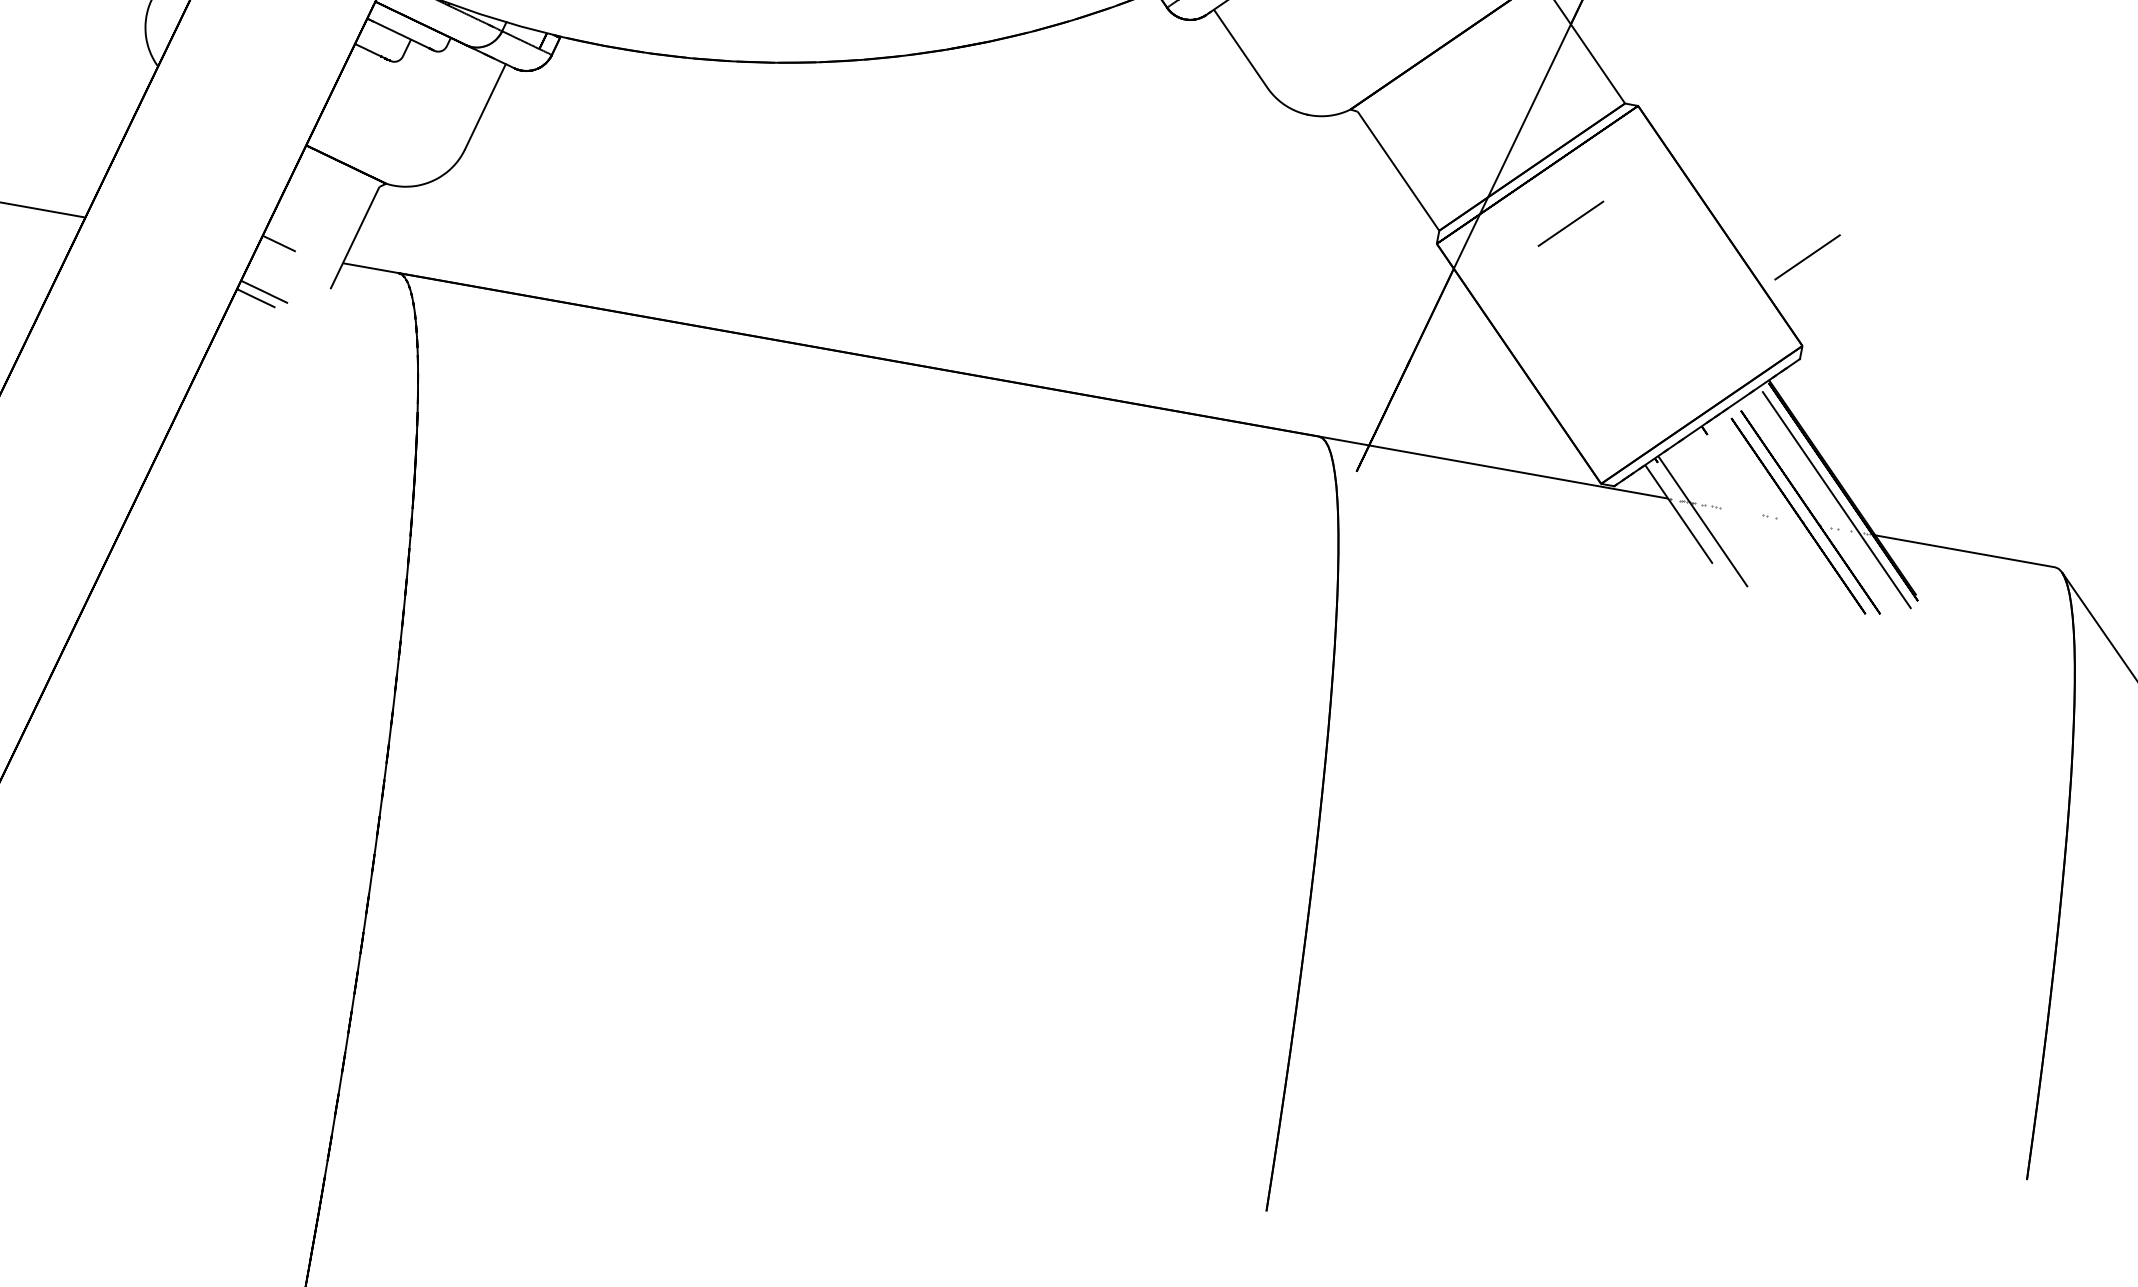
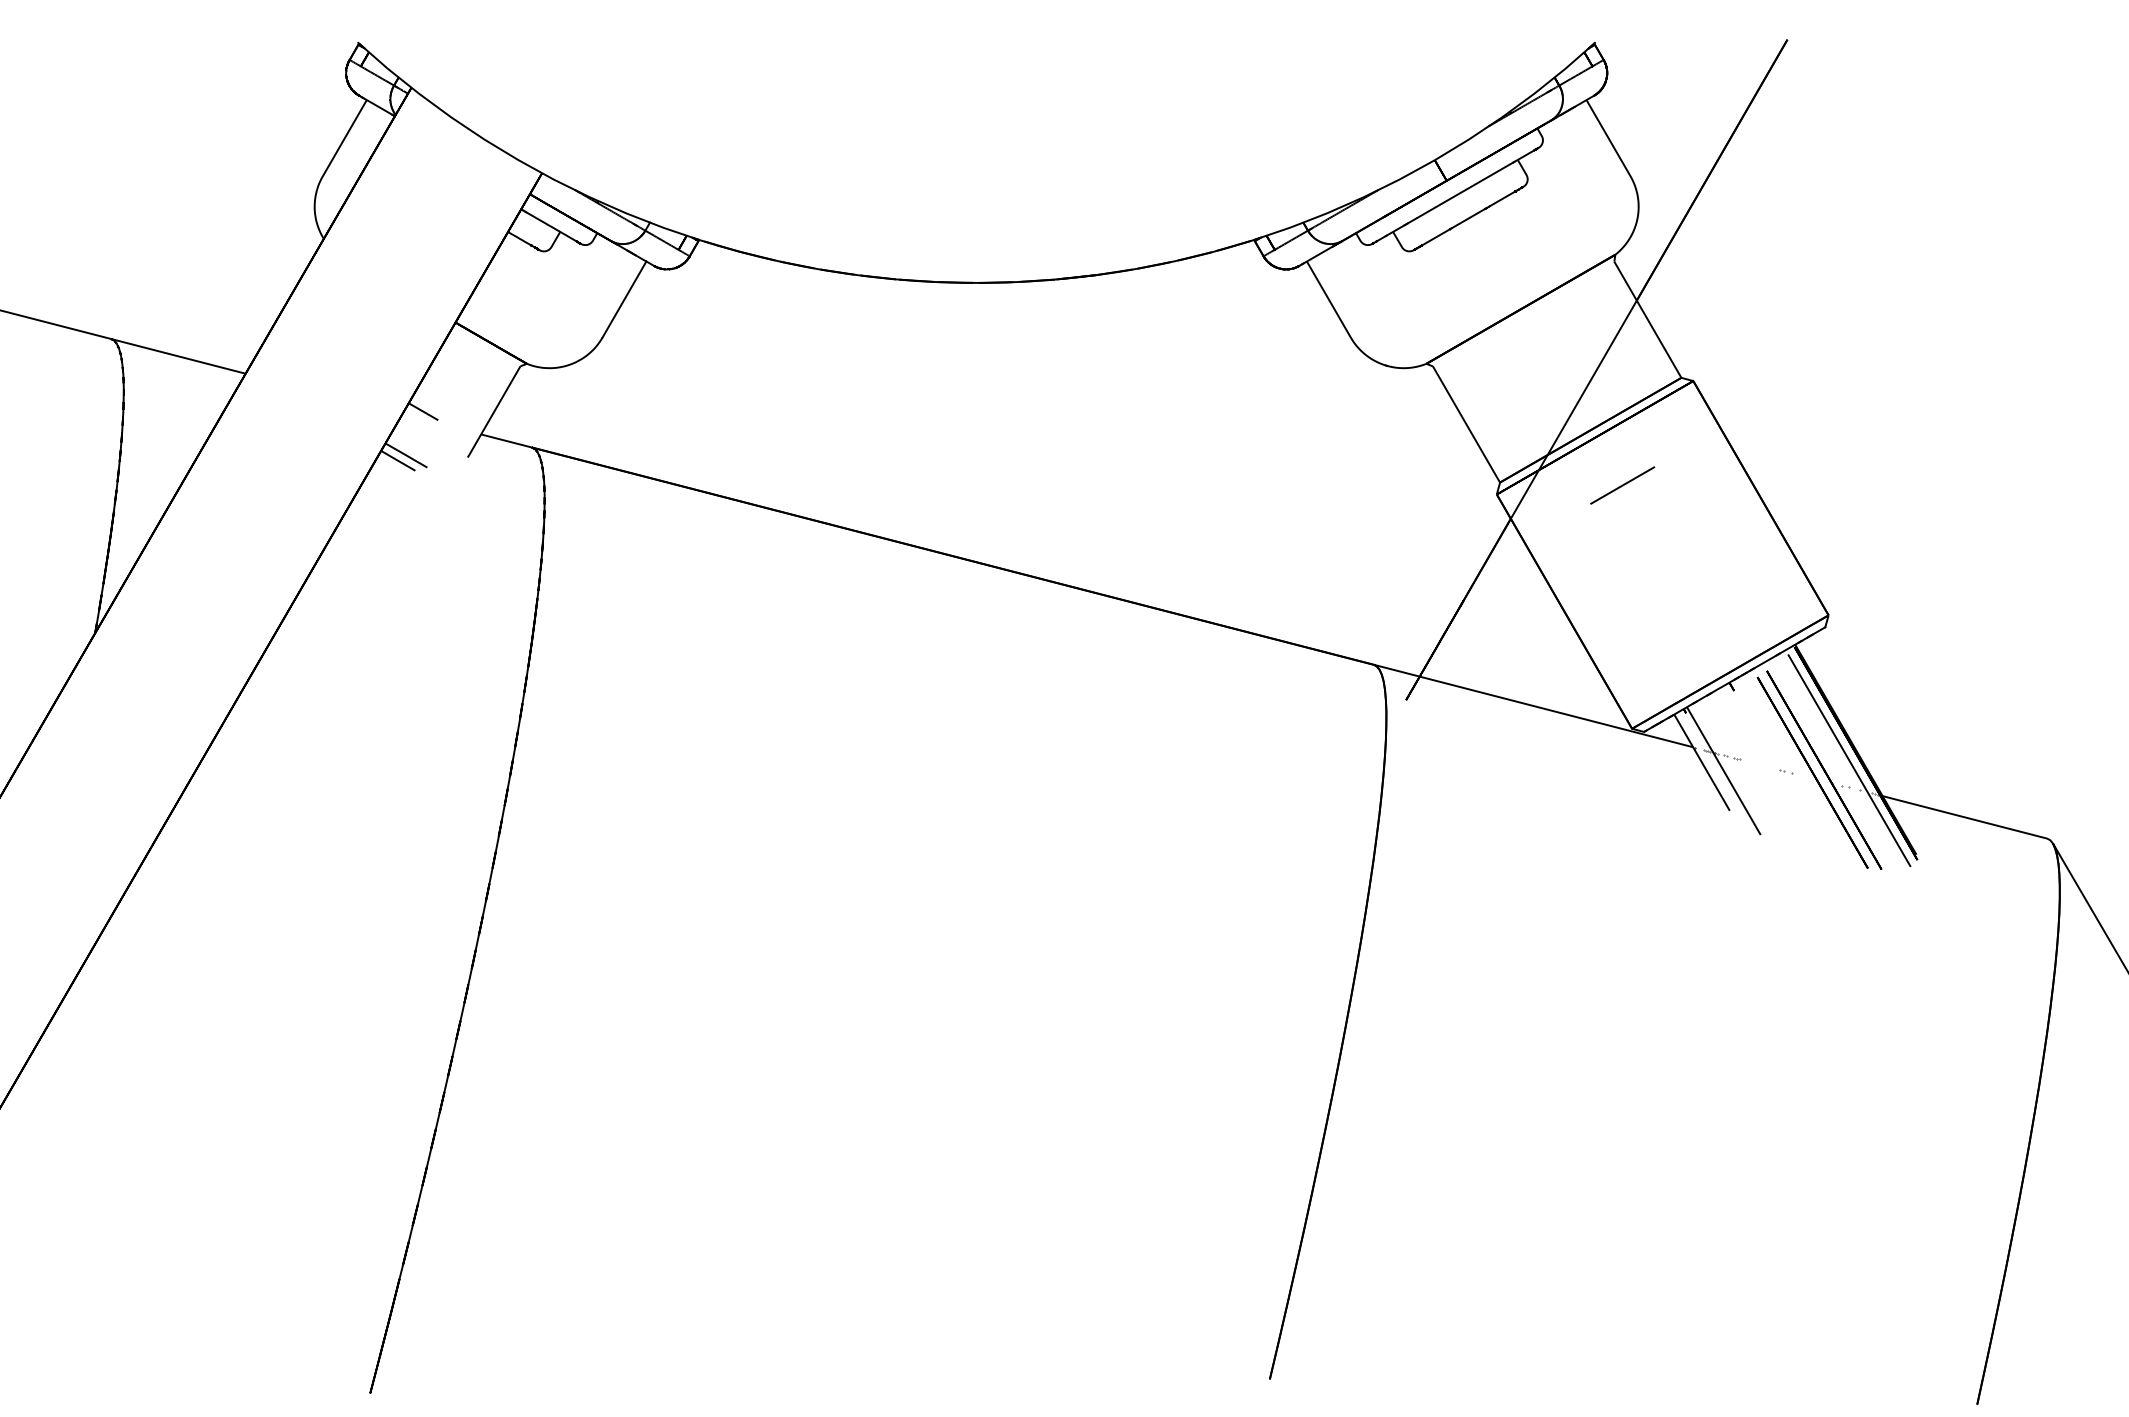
line: (1807, 257) -> (1839, 533), removed

